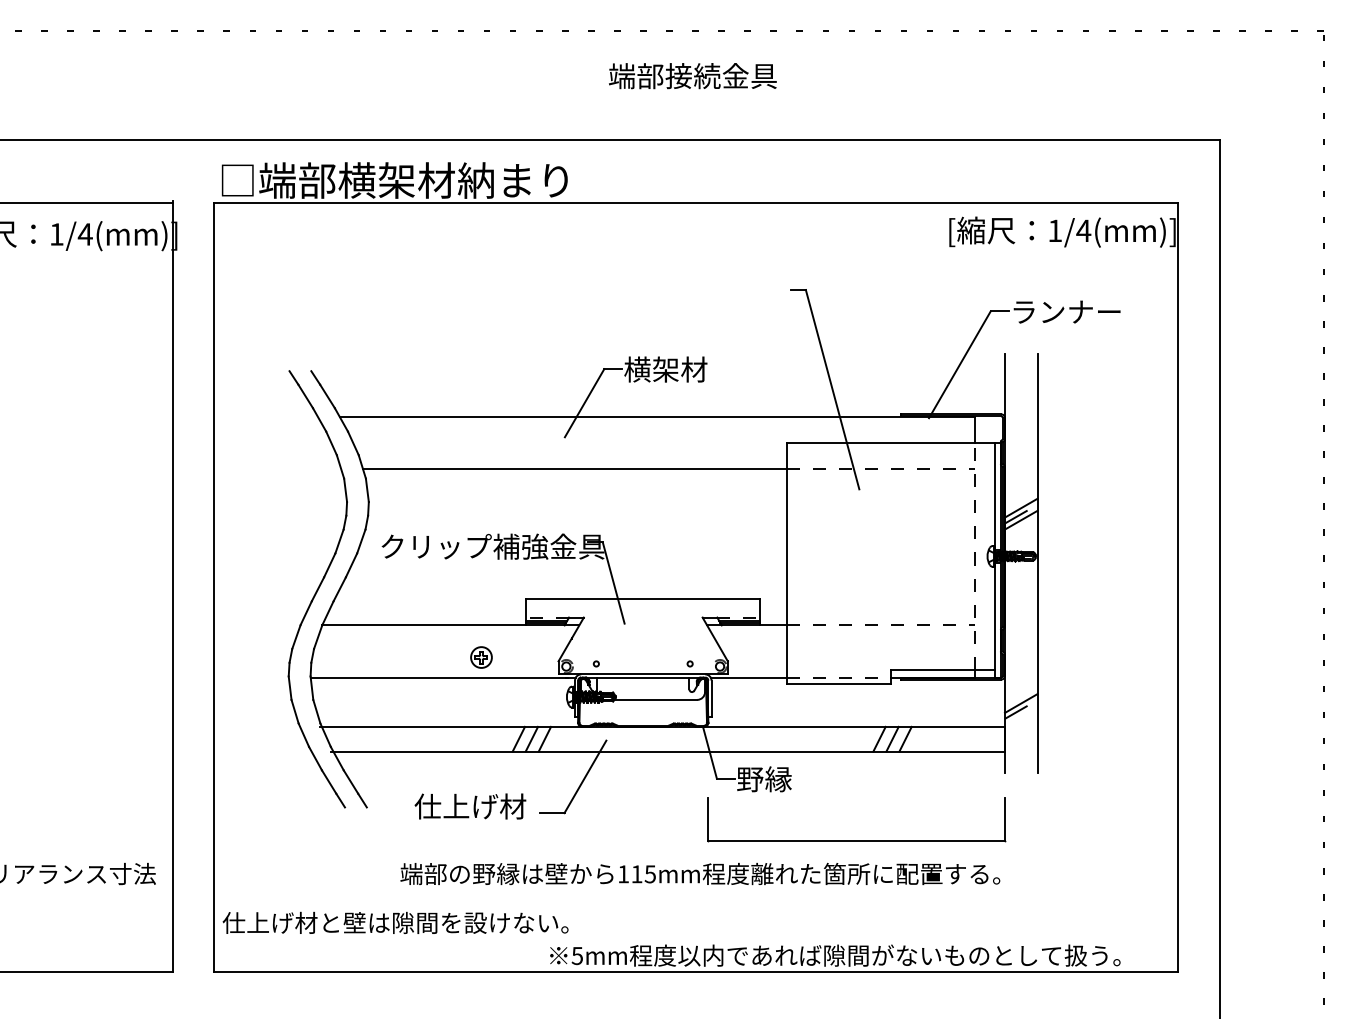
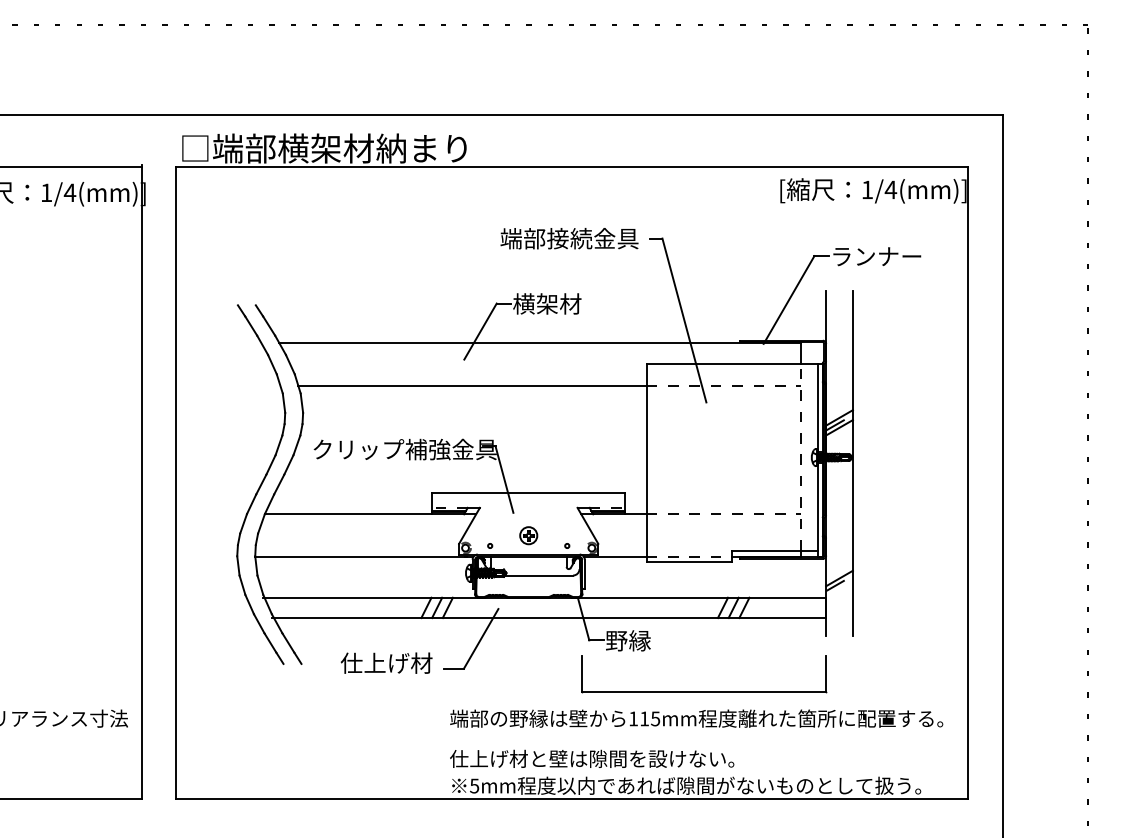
text: (692, 75) -> (569, 238), moved
part: (481, 657) -> (528, 535), moved
text: (700, 873) -> (696, 718), moved
text: (396, 922) -> (592, 758), moved

